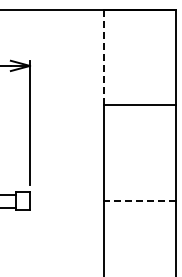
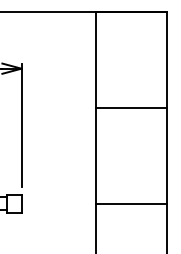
line: (104, 57) -> (96, 60), dashed -> solid
line: (140, 201) -> (132, 204), dashed -> solid

